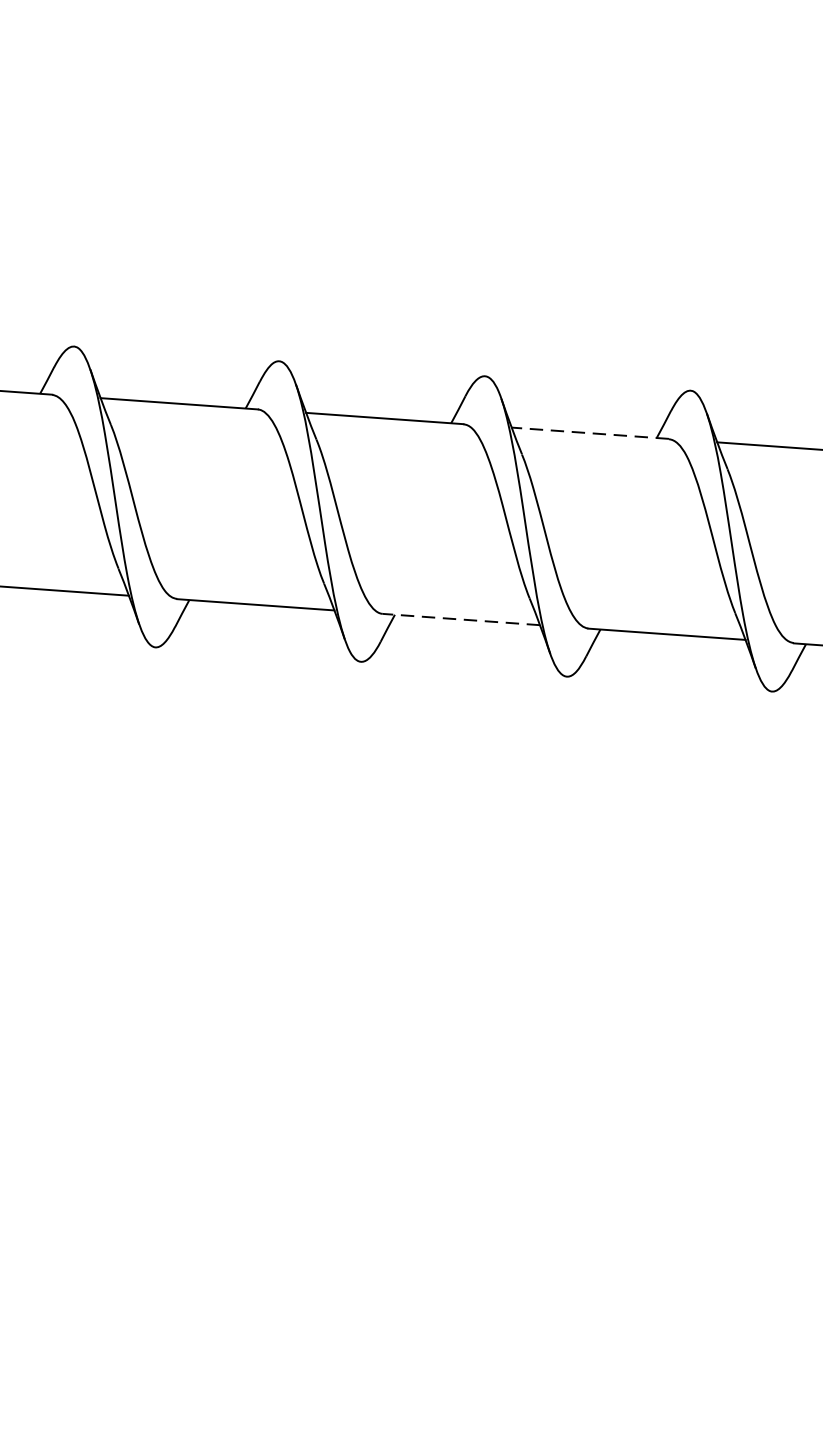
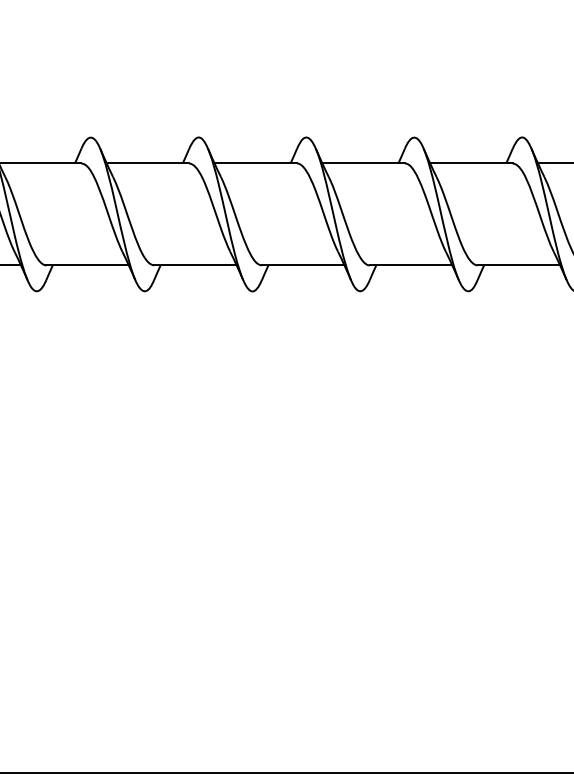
line: (588, 433) -> (470, 163), dashed -> solid
line: (460, 619) -> (410, 265), dashed -> solid

